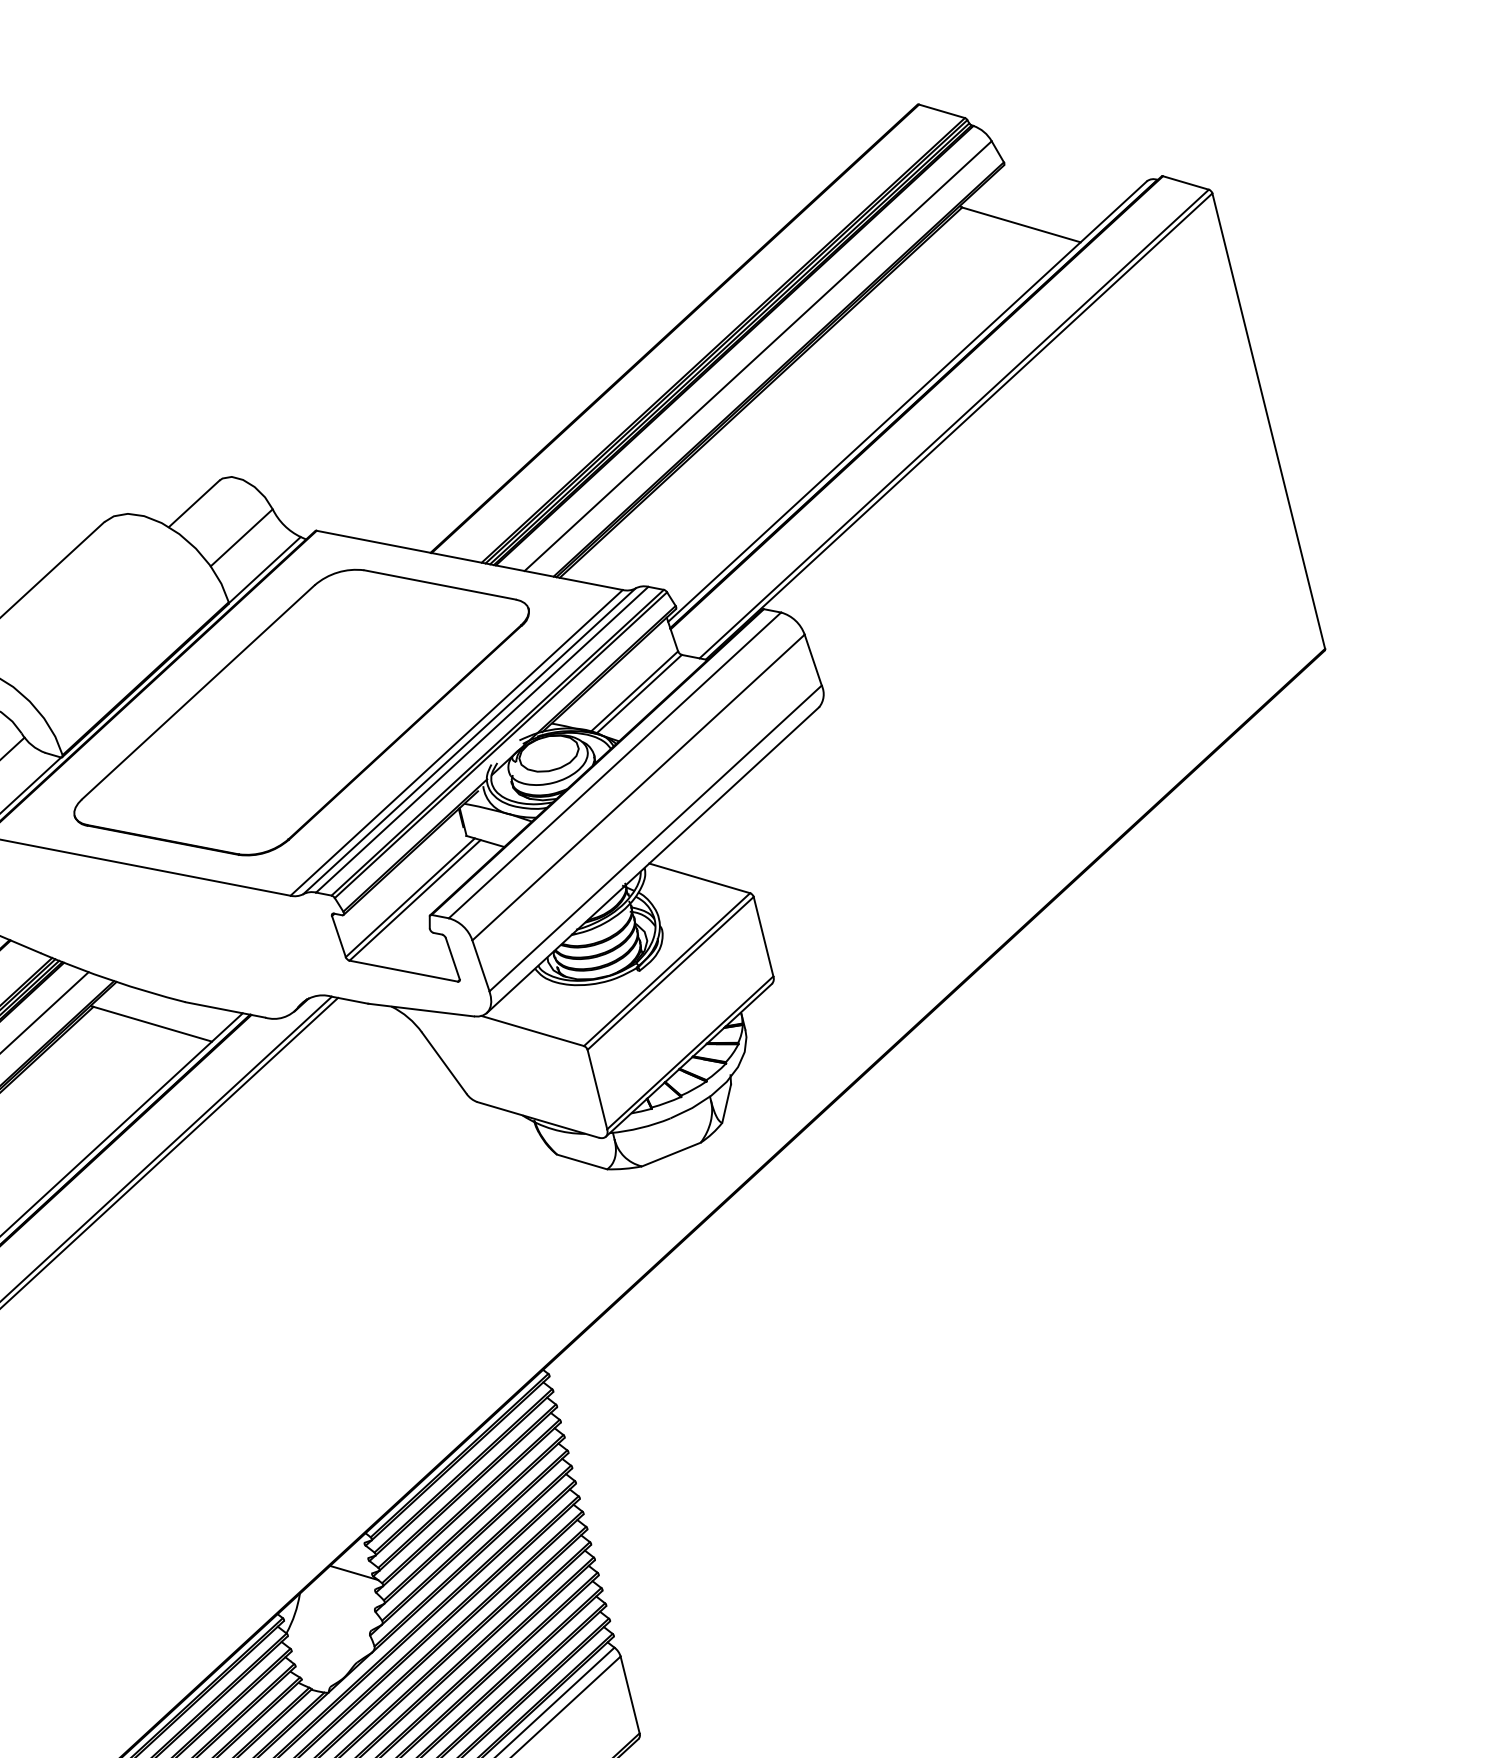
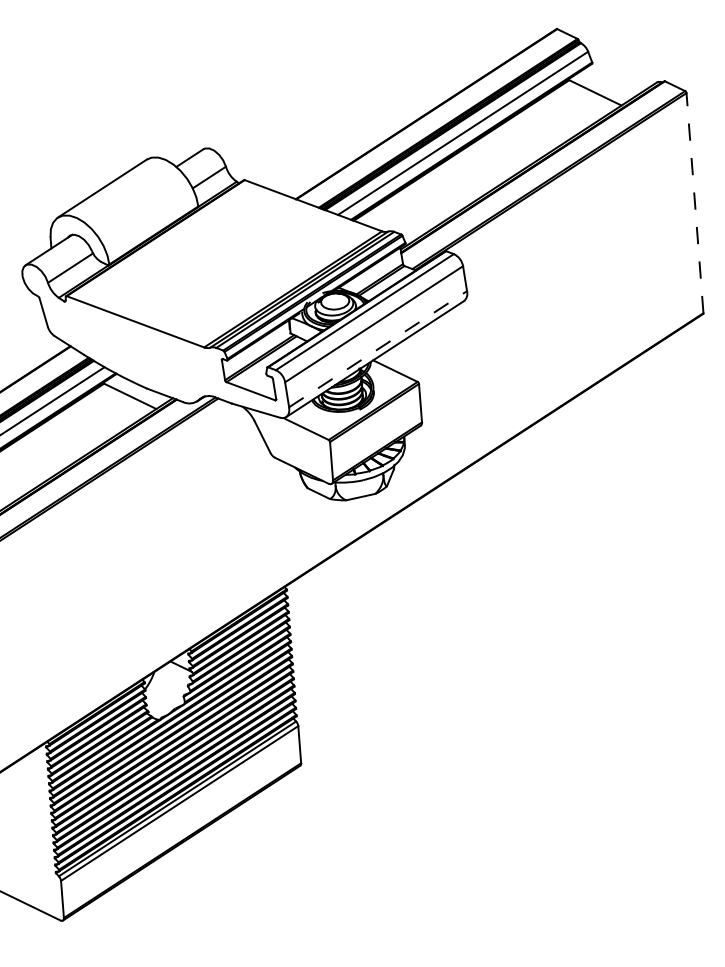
line: (1267, 419) -> (694, 202), solid -> dashed
part: (301, 713) -> (223, 263), removed
line: (656, 836) -> (378, 348), solid -> dashed

